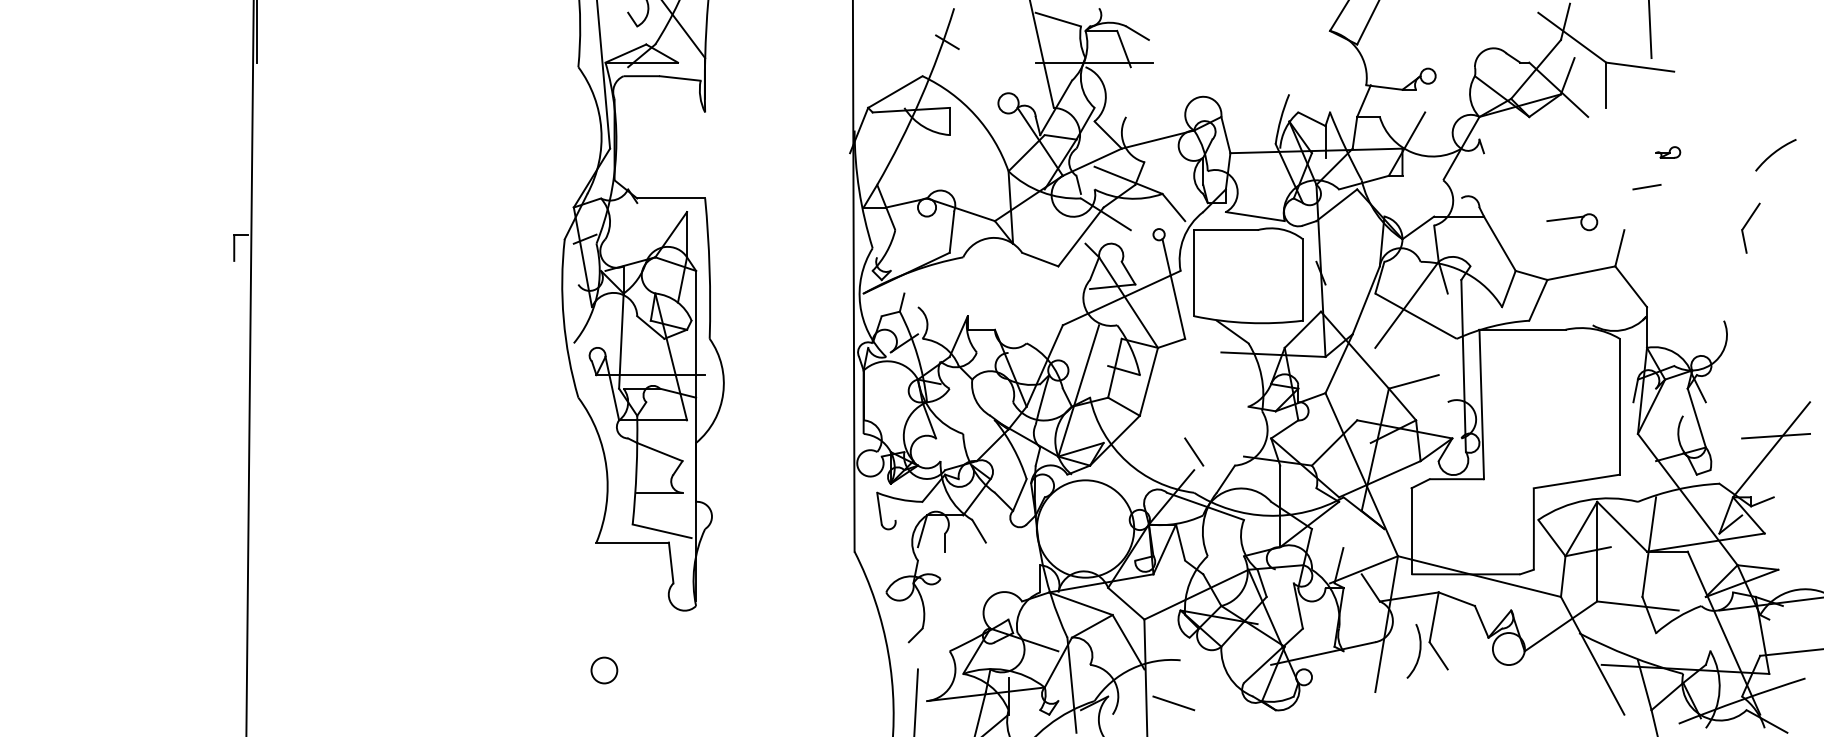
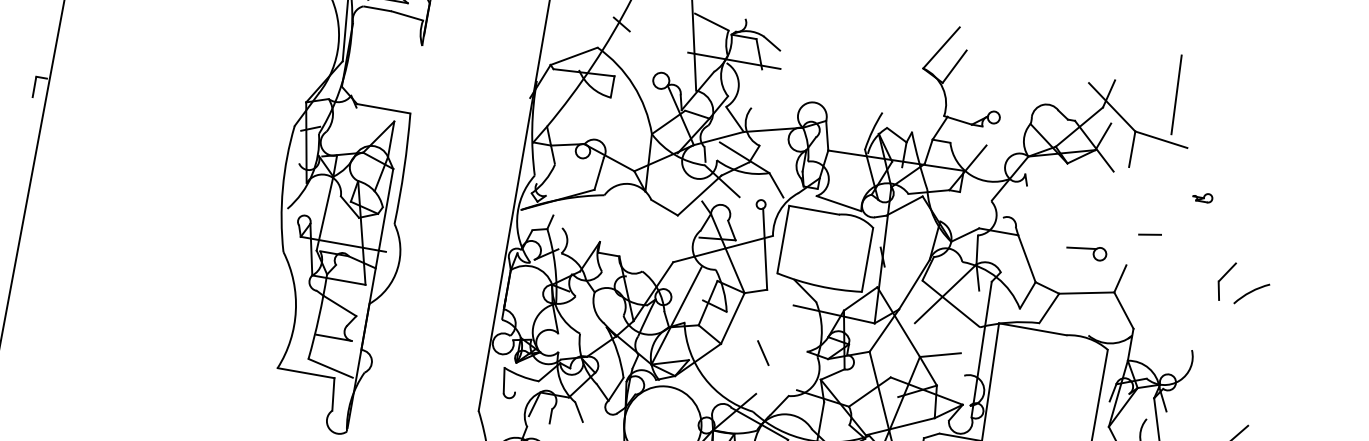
part: (1668, 152) -> (1203, 197), moved
arc: (1775, 153) -> (1251, 292), moved
line: (1194, 451) -> (763, 352), moved

